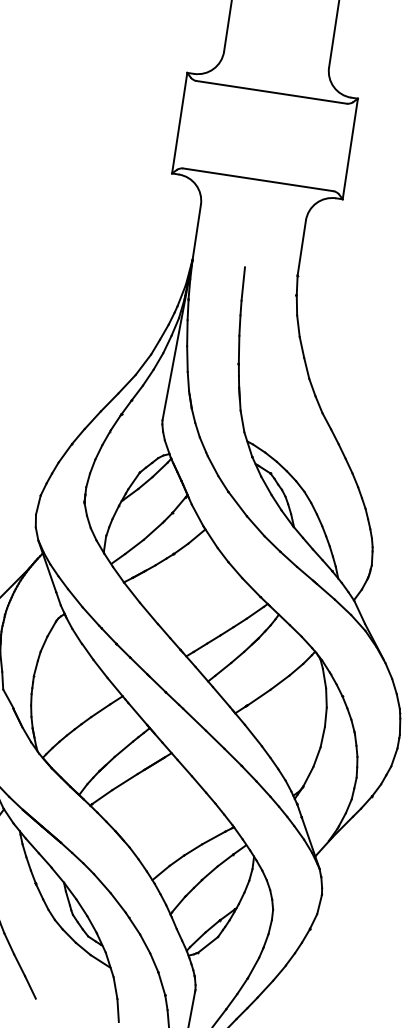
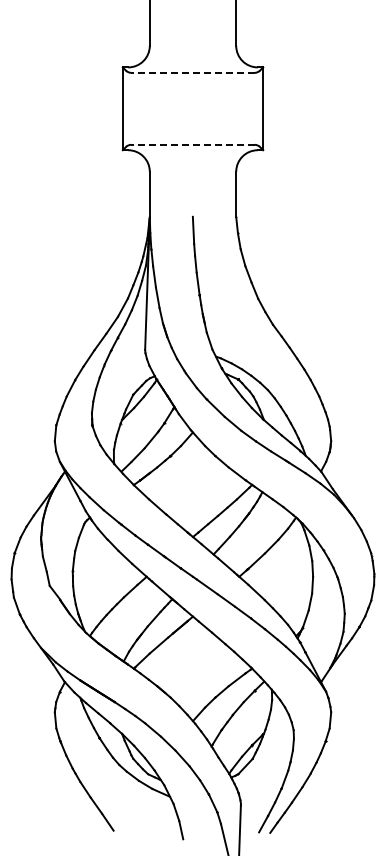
line: (271, 91) -> (192, 72), solid -> dashed
line: (257, 179) -> (192, 144), solid -> dashed

